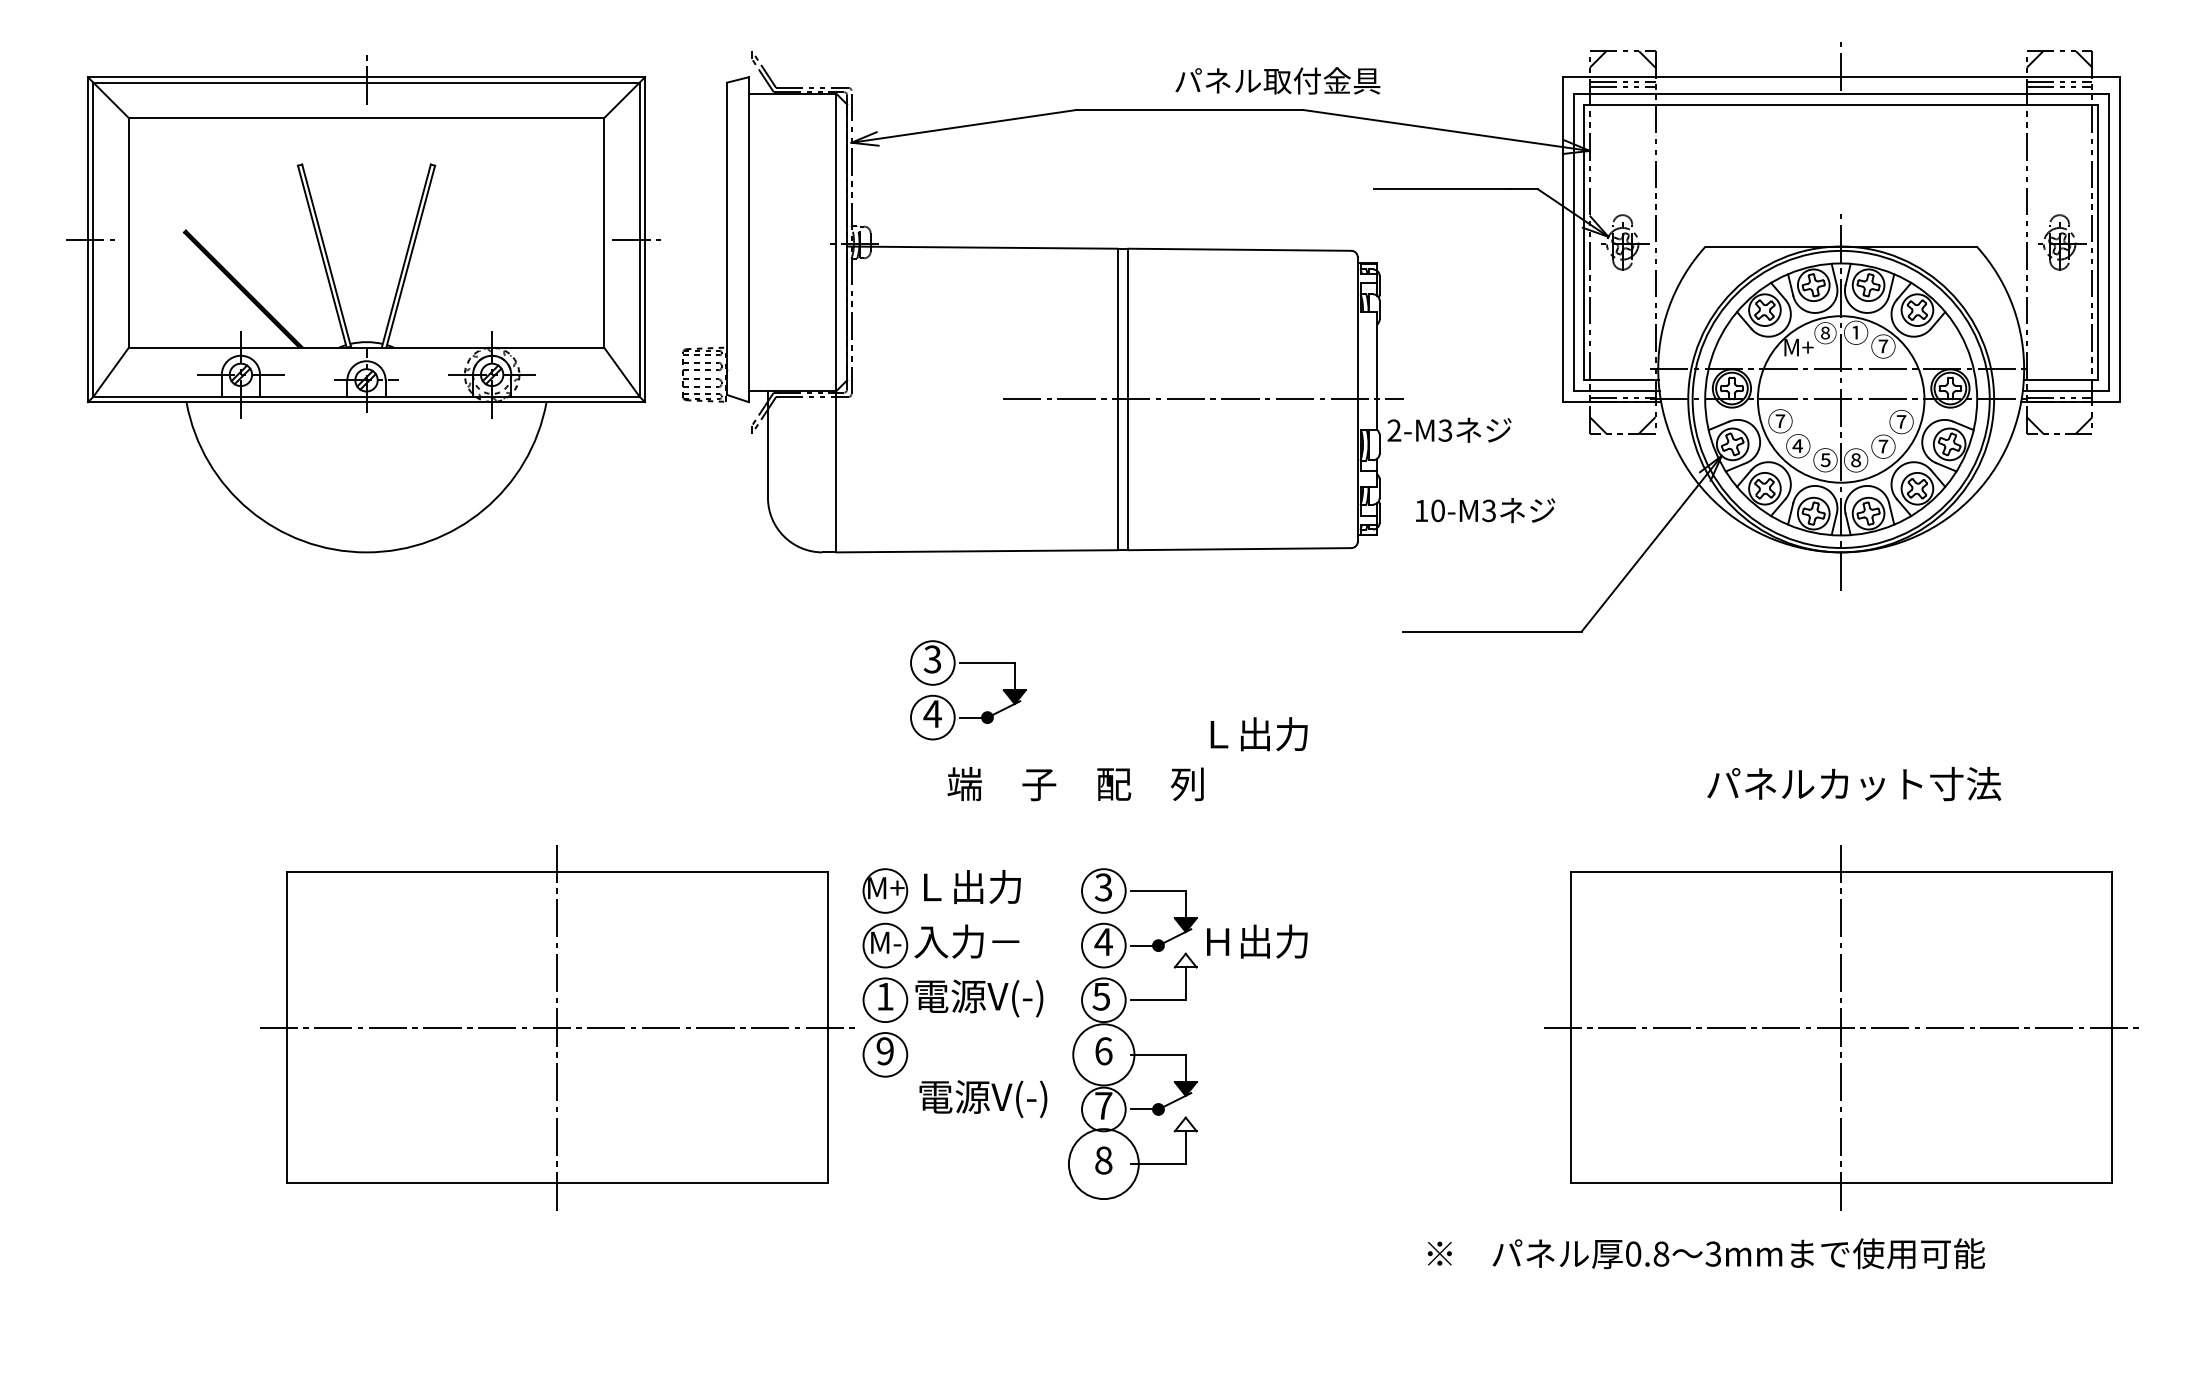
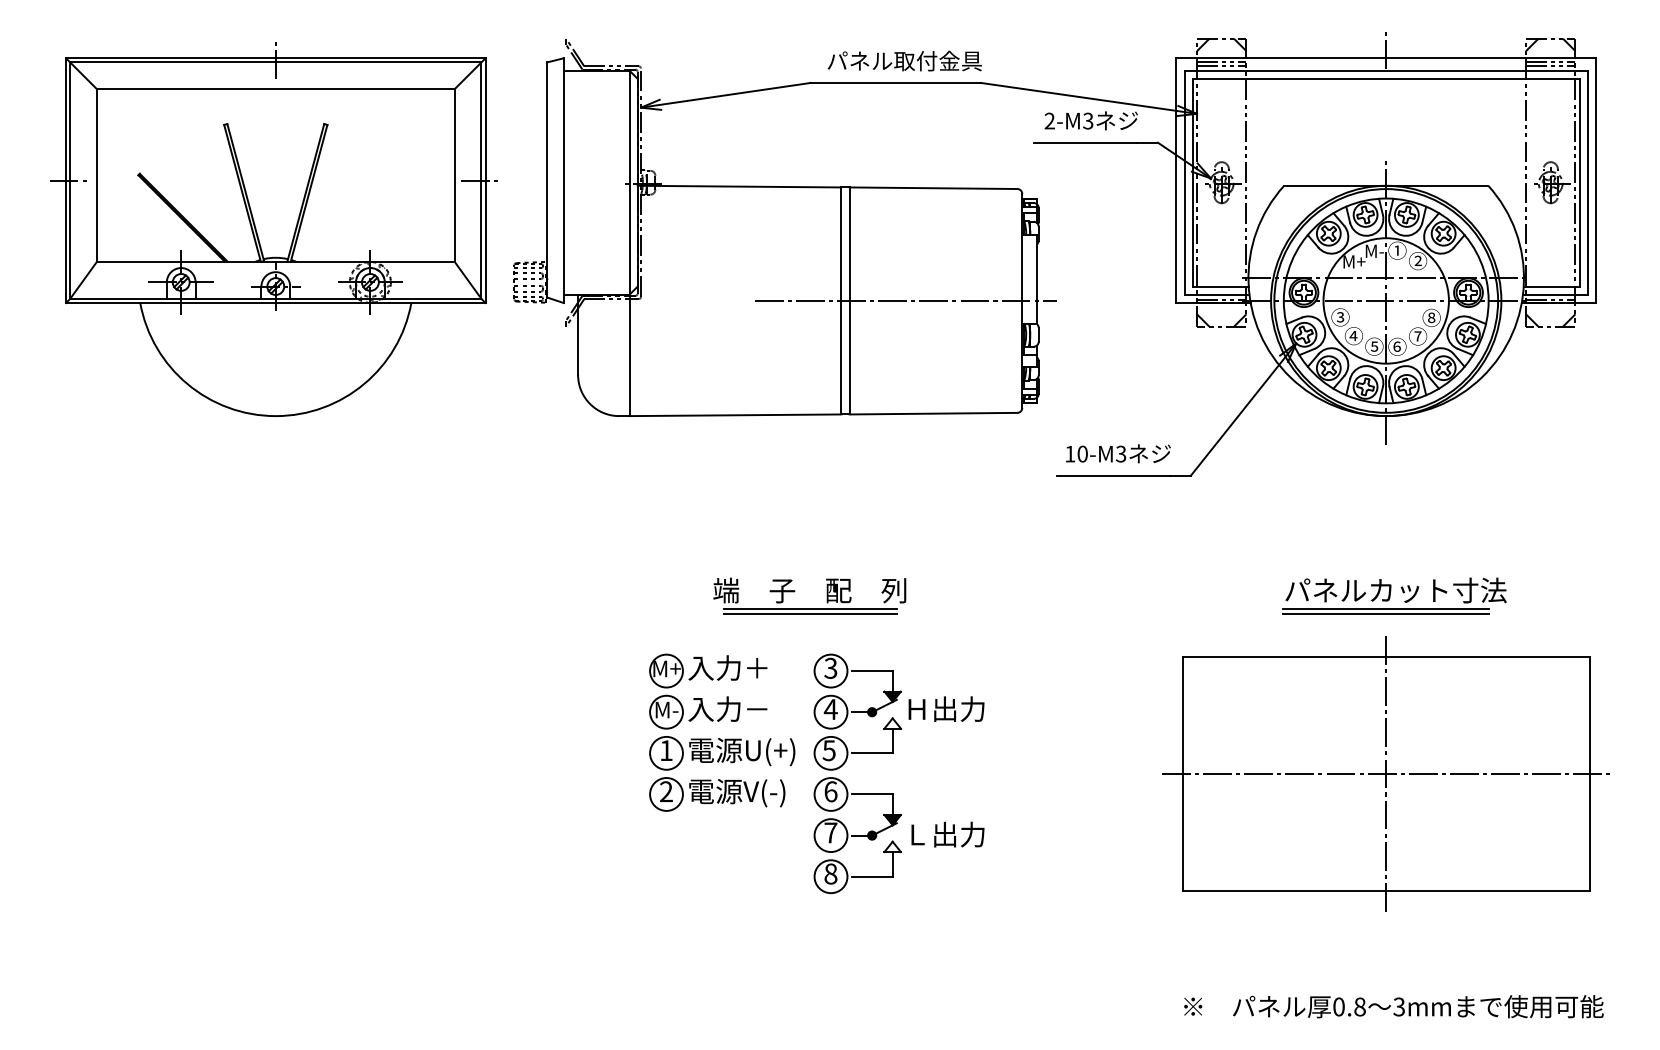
text: (1277, 80) -> (904, 60), moved
text: (1826, 333) -> (1375, 251), ⑧ -> M-
text: (1883, 346) -> (1418, 261), ⑦ -> ②
text: (1780, 421) -> (1340, 317), ⑦ -> ③
text: (1901, 421) -> (1431, 317), ⑦ -> ⑧
text: (1449, 429) -> (1091, 120), moved
text: (1855, 459) -> (1397, 346), ⑧ -> ⑥
text: (1485, 510) -> (1118, 453), moved
part: (952, 705) -> (717, 531), removed
text: (1258, 734) -> (947, 834), moved
line: (1076, 809) -> (810, 609), added
line: (1840, 809) -> (1385, 609), added
line: (1076, 814) -> (810, 613), added
line: (1840, 814) -> (1385, 613), added
text: (967, 887) -> (728, 668), Ｌ出力 -> 入力＋
text: (1021, 998) -> (769, 752), 電源V(-) -> 電源U(+)
part: (557, 1027) -> (419, 773), removed
text: (884, 1051) -> (665, 791), 9 -> 2
circle: (1103, 1054) -> (830, 794), size x0.71
text: (983, 1098) -> (737, 792), moved
circle: (1103, 1163) -> (830, 876), size x0.62
text: (1706, 1253) -> (1393, 1006), moved

